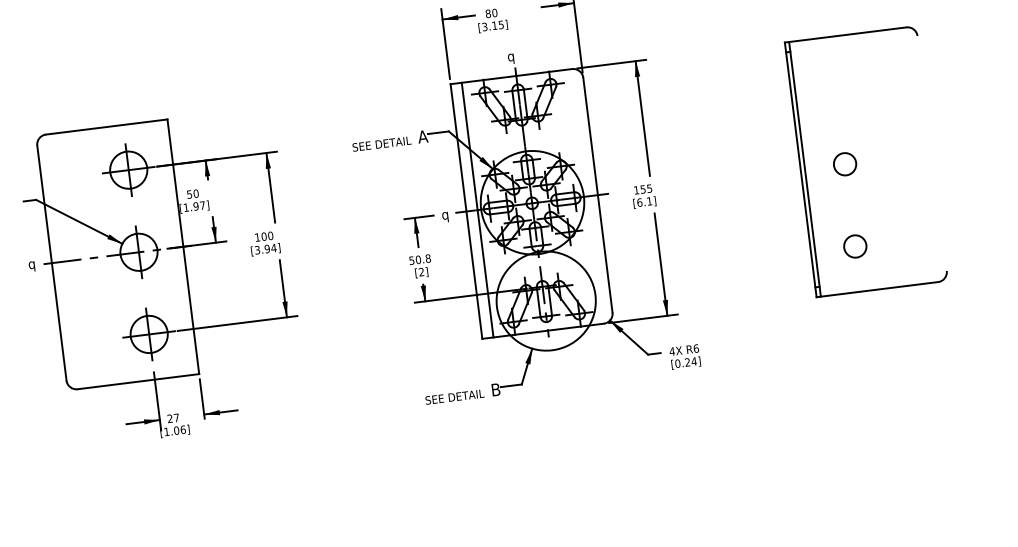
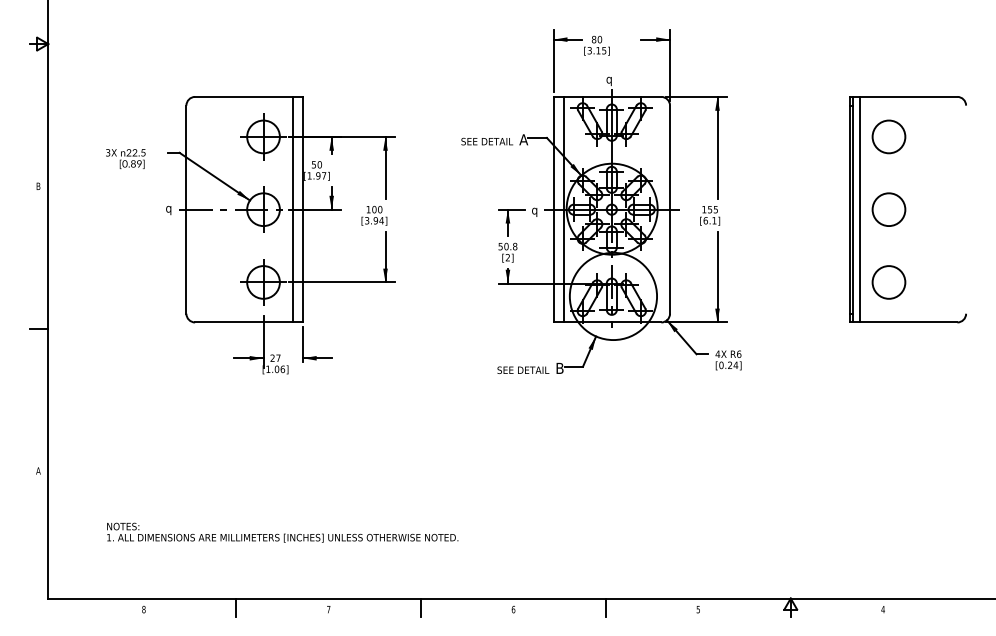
circle: (834, 81) -> (888, 136), added
circle: (844, 164) -> (888, 209), size x1.67
line: (811, 168) -> (859, 209), added
circle: (854, 246) -> (888, 282), size x1.67
line: (171, 248) -> (292, 209), added

